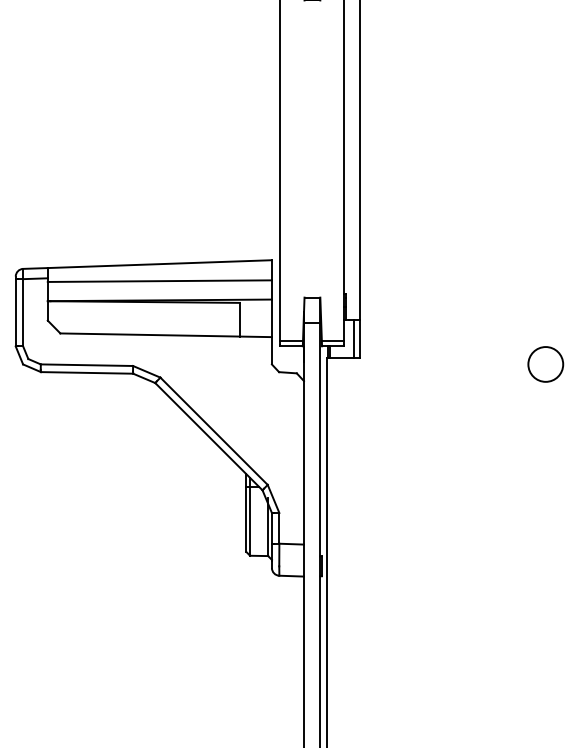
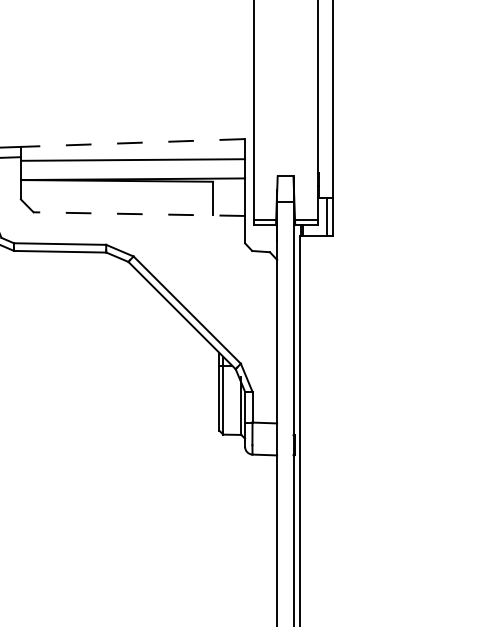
line: (159, 264) -> (132, 143), solid -> dashed
line: (166, 335) -> (139, 214), solid -> dashed

